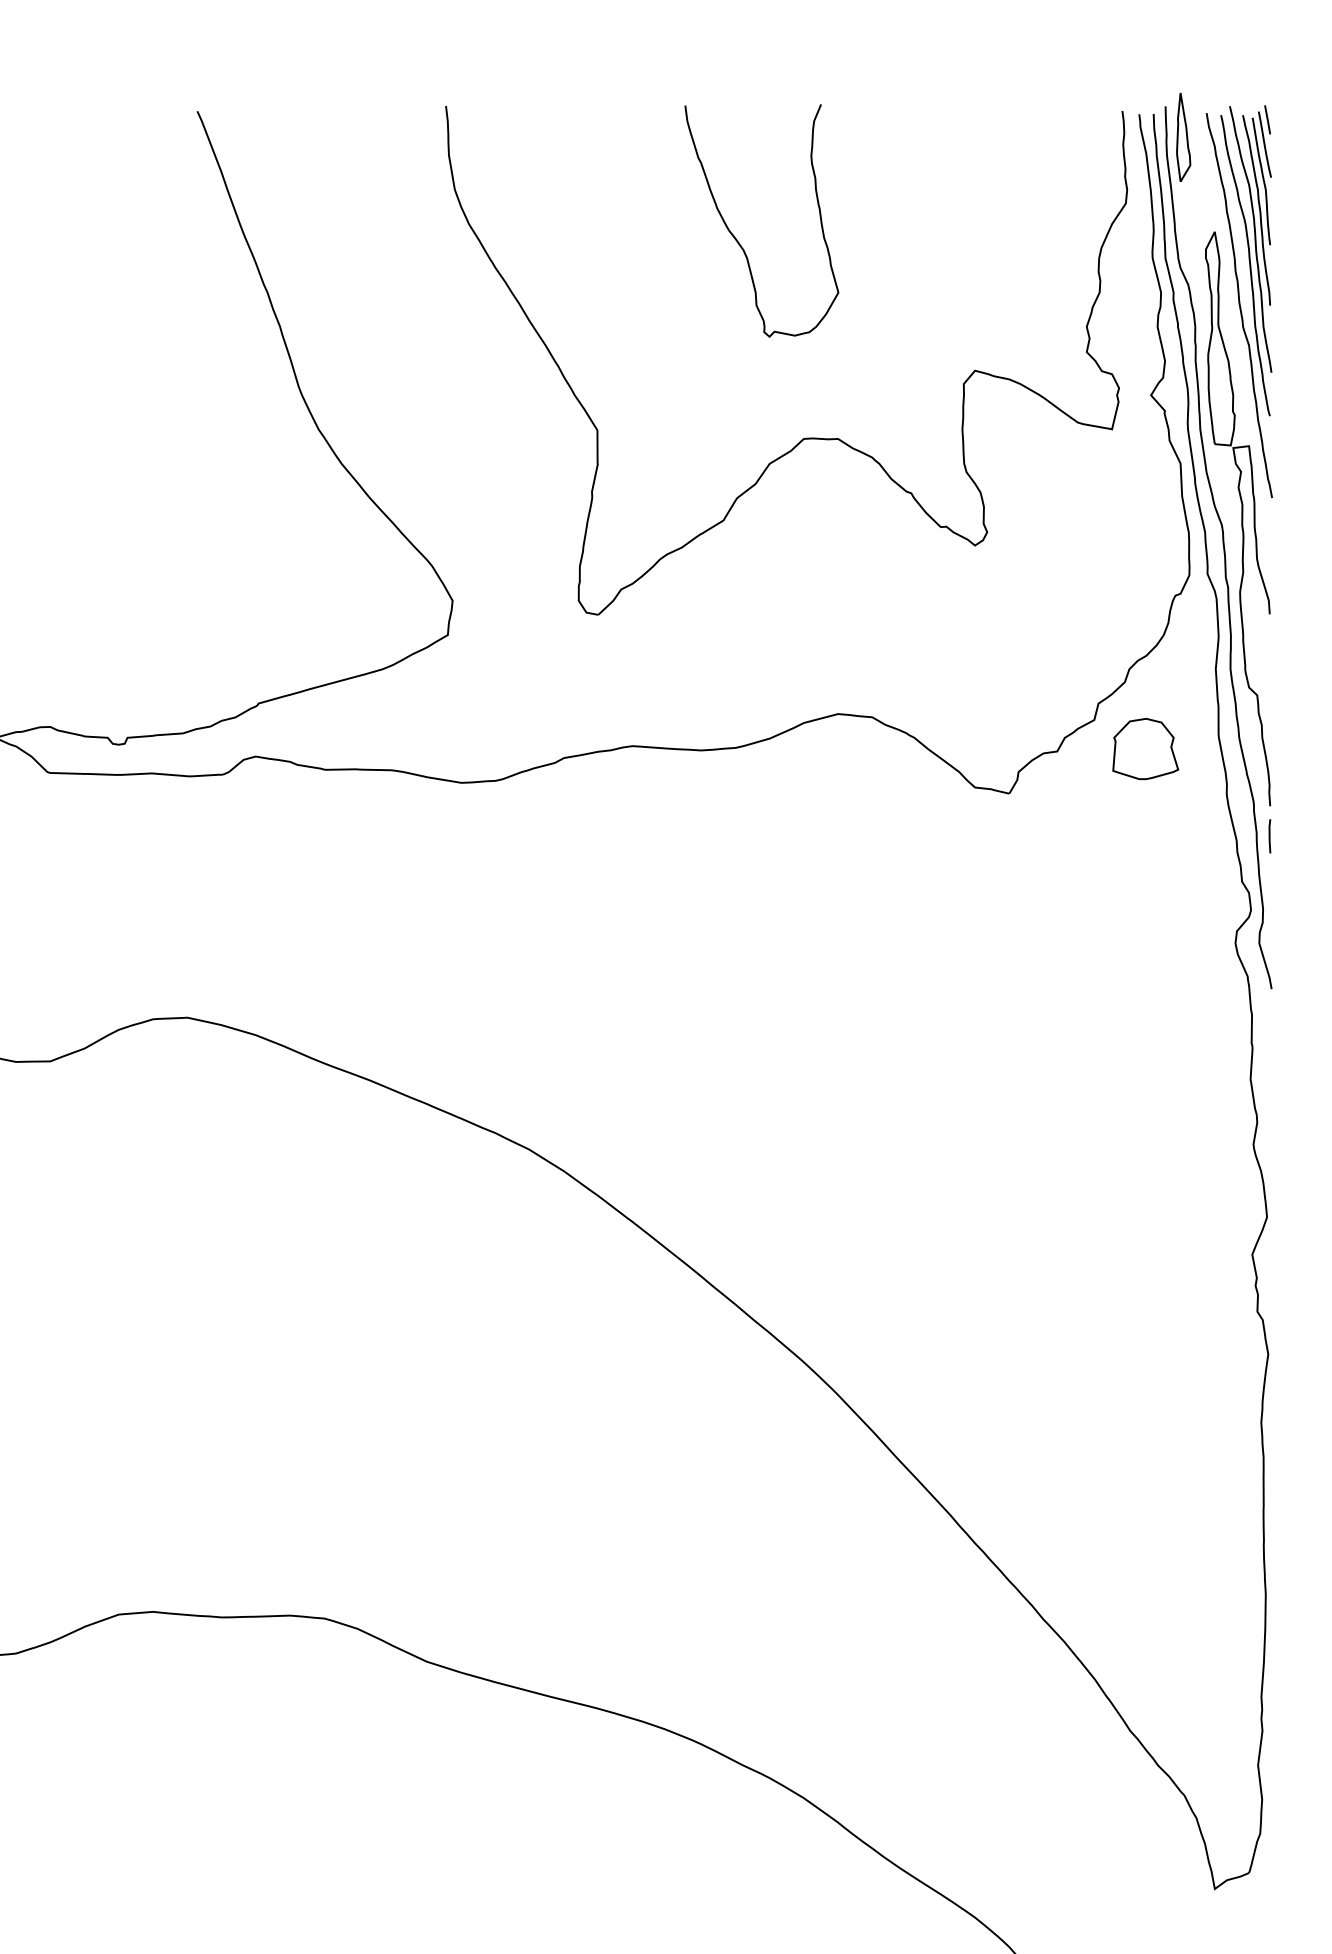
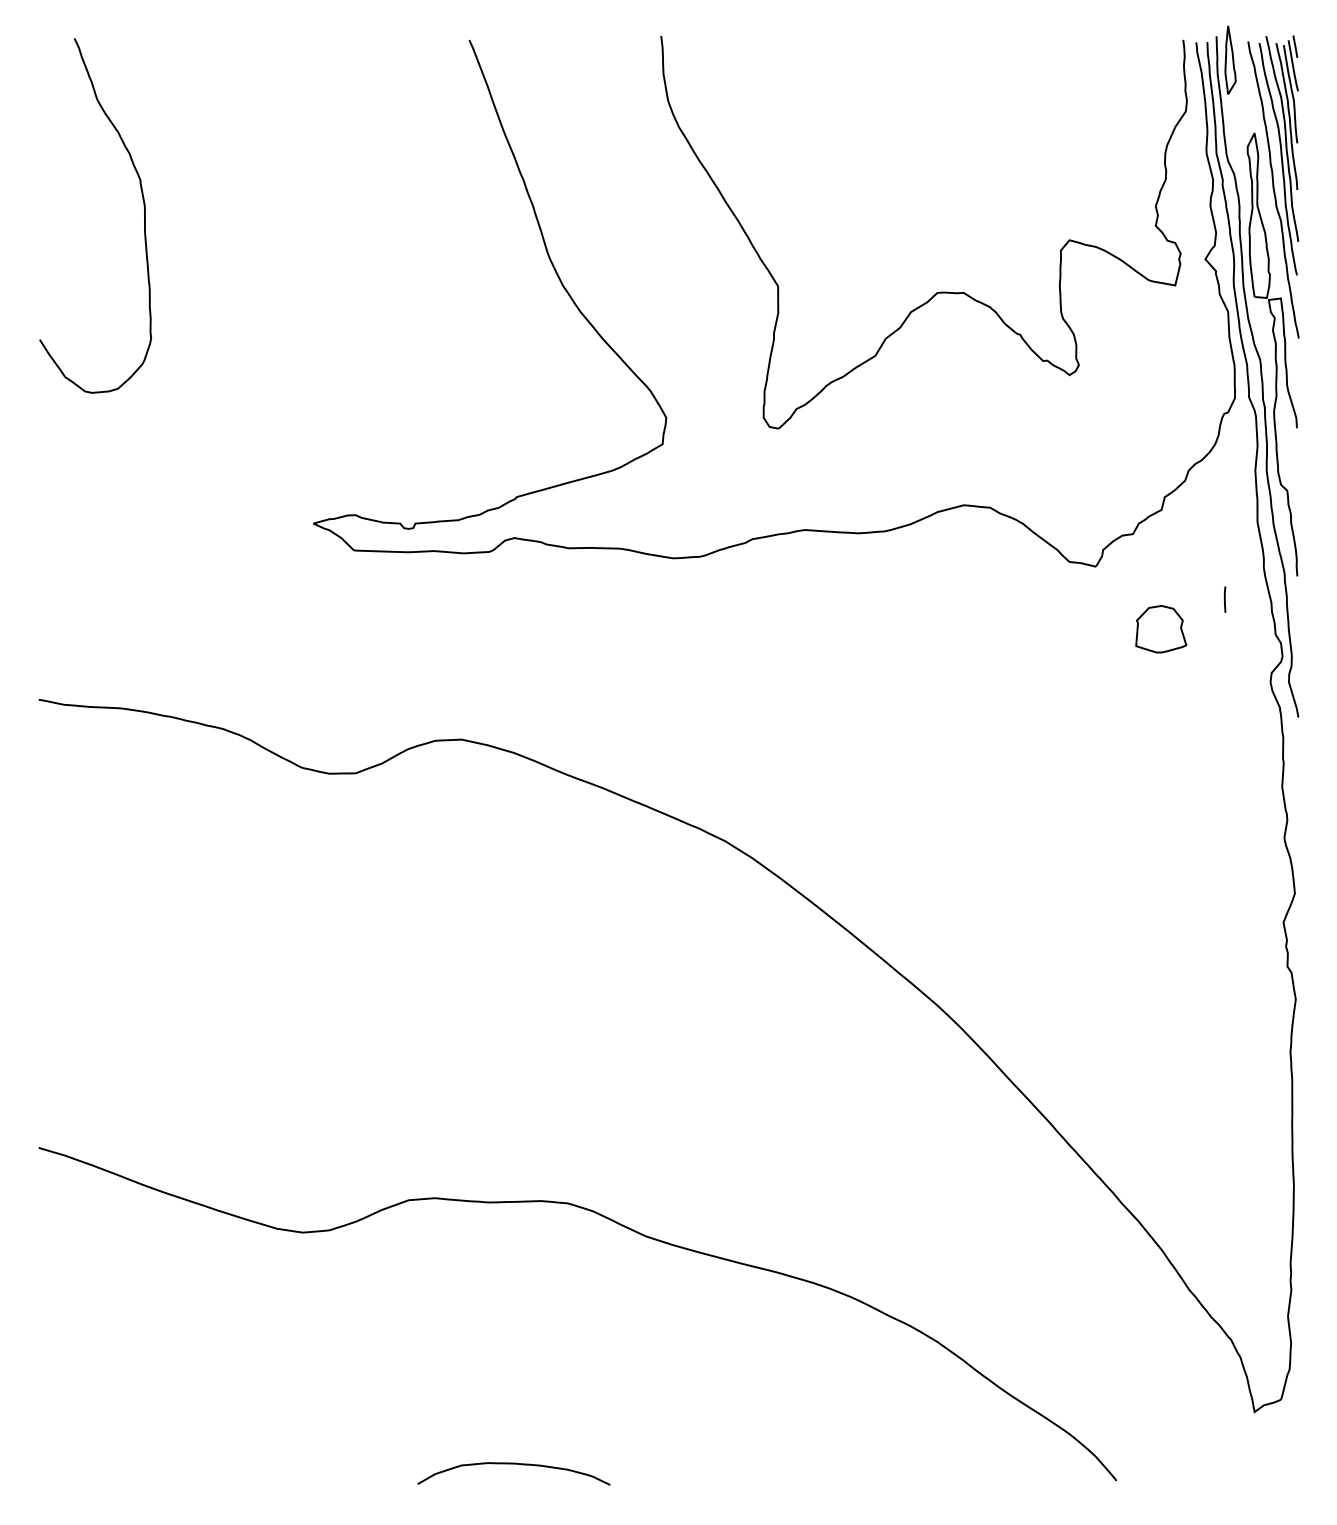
part: (736, 237) -> (885, 137), removed
part: (1146, 749) -> (1161, 629), moved
line: (1269, 836) -> (1224, 599), moved

